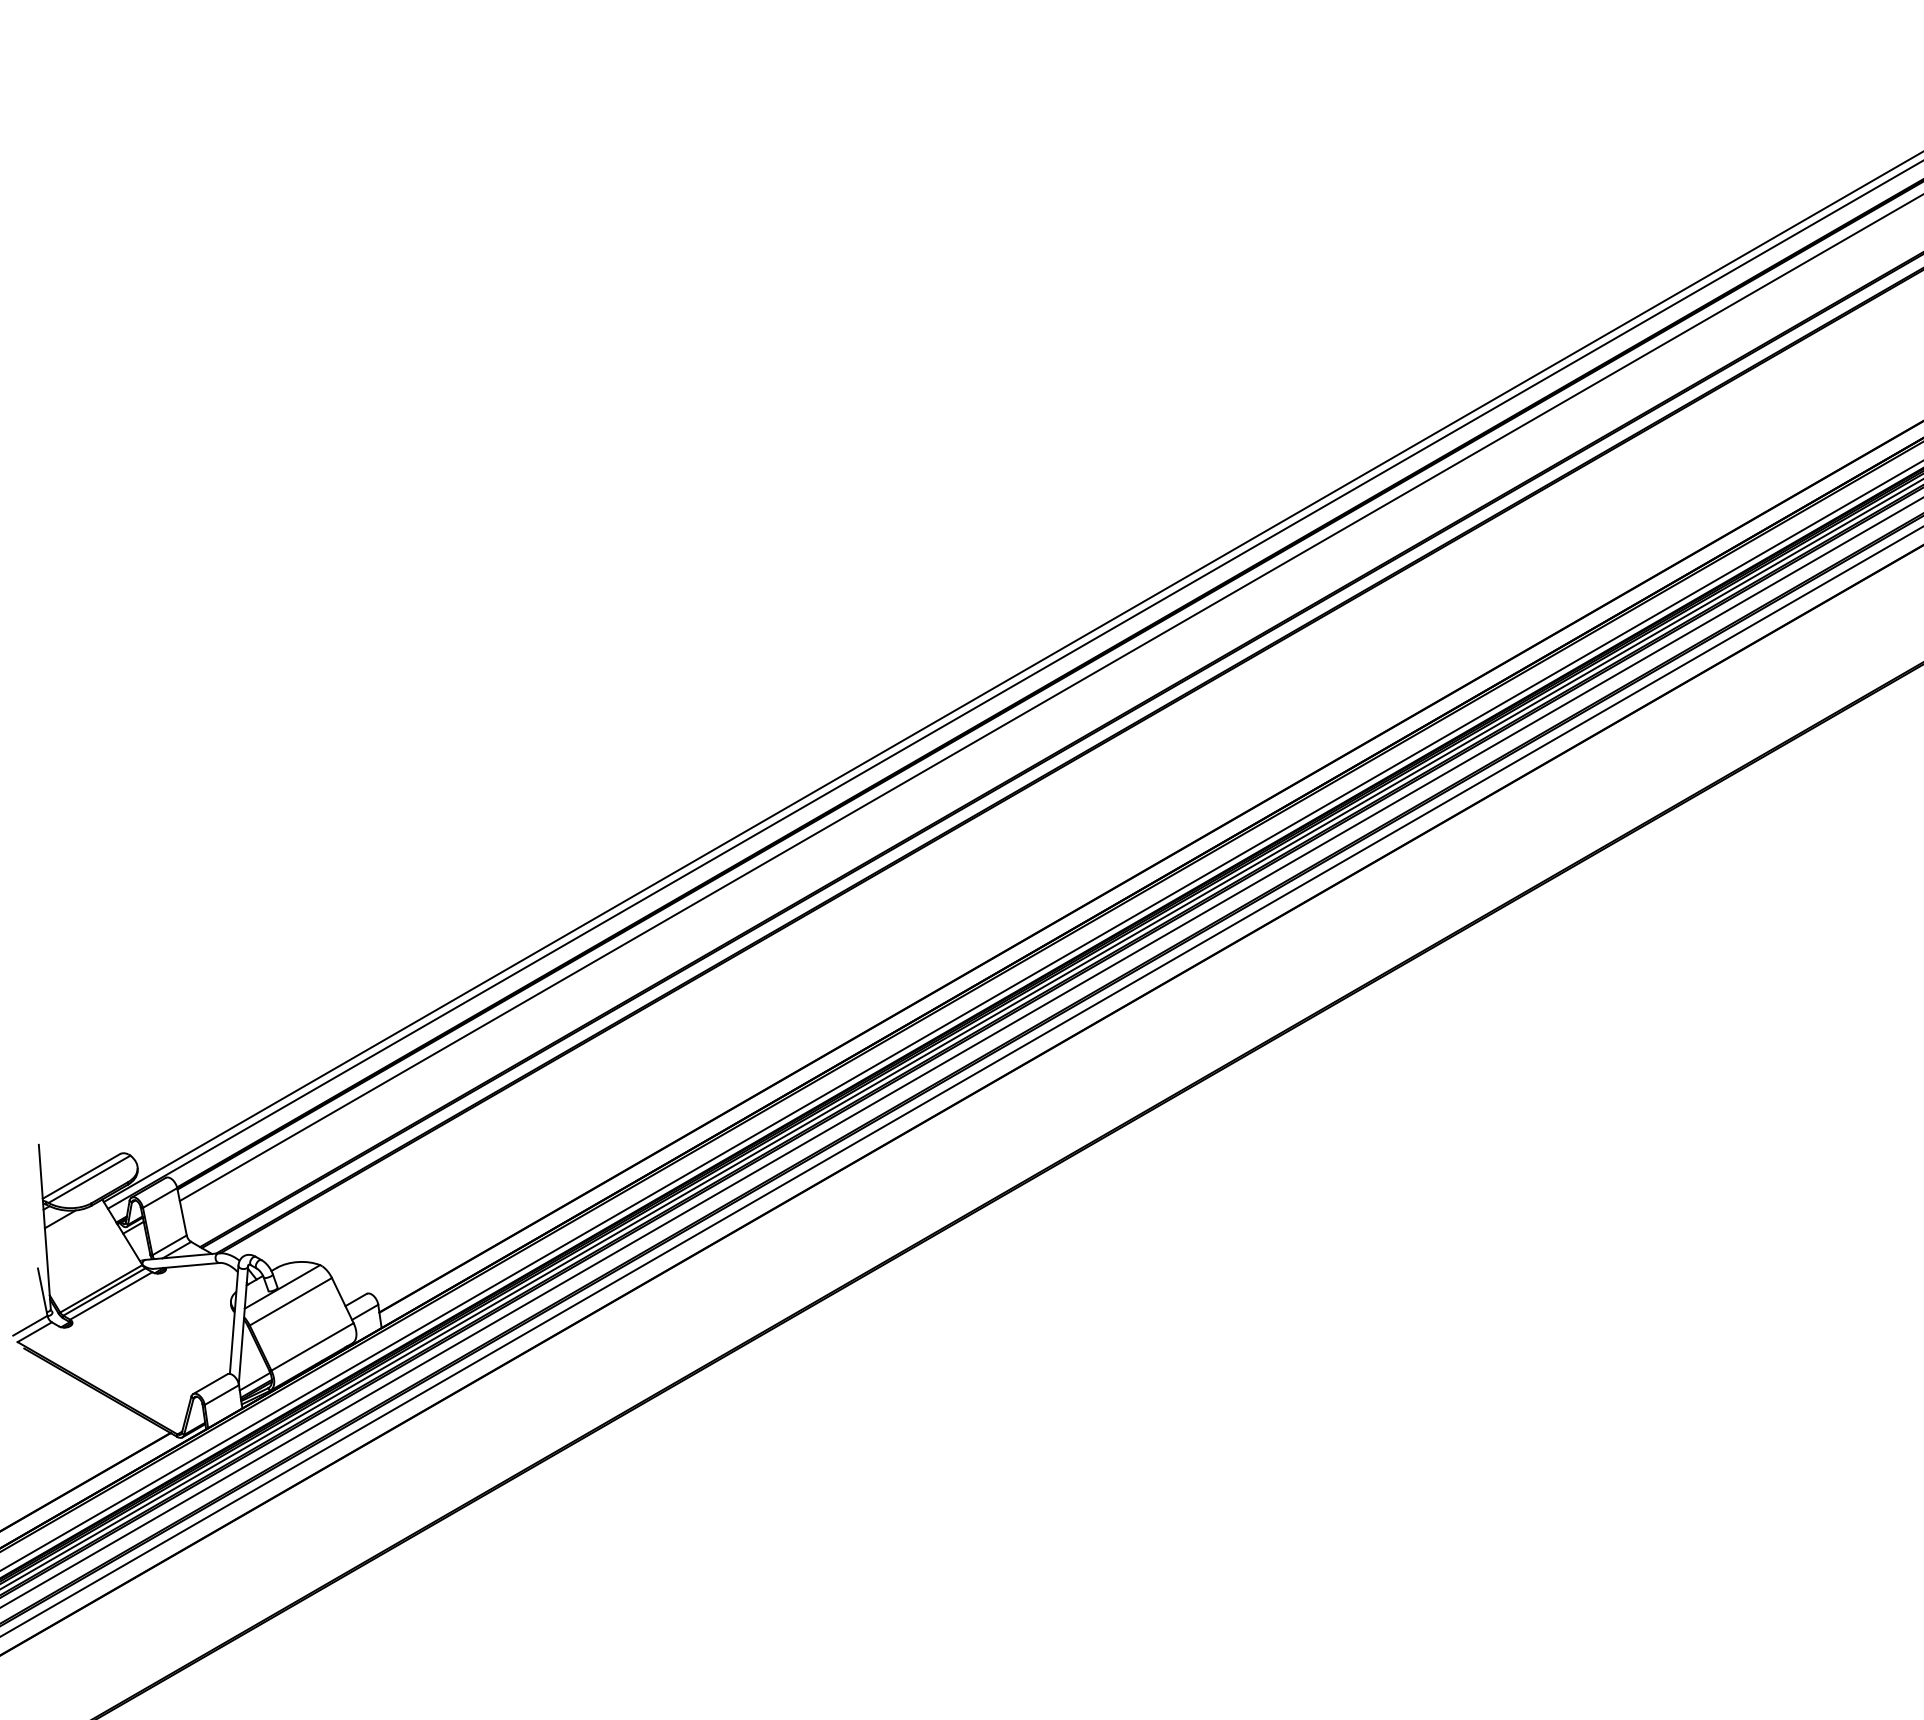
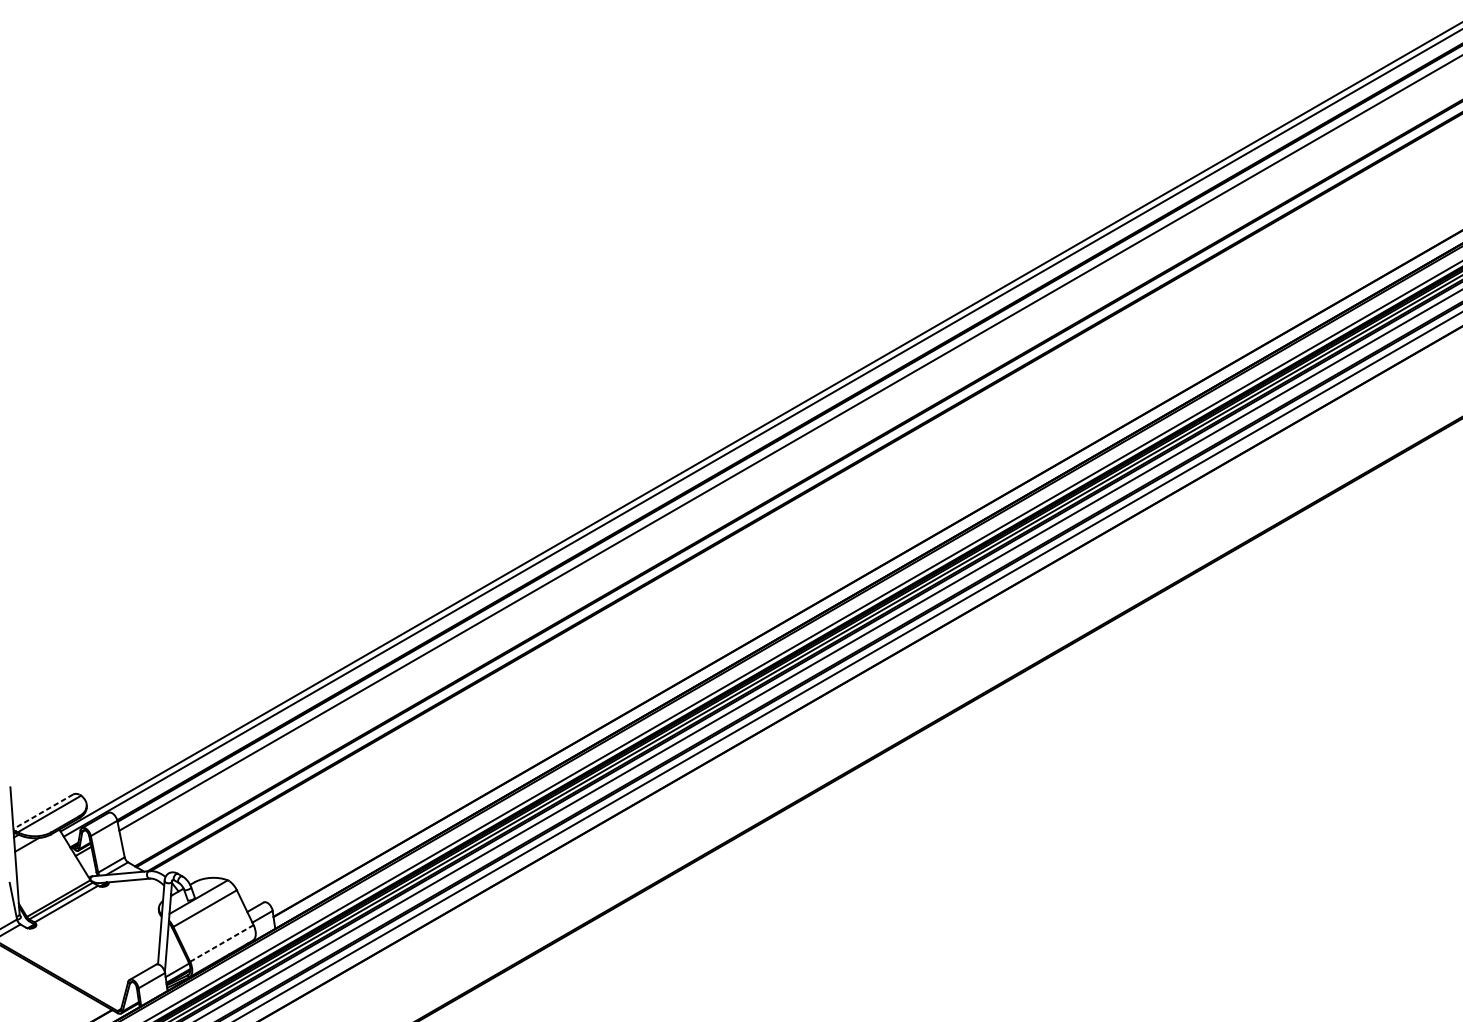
line: (81, 1176) -> (43, 811), solid -> dashed
line: (312, 1346) -> (221, 943), solid -> dashed

